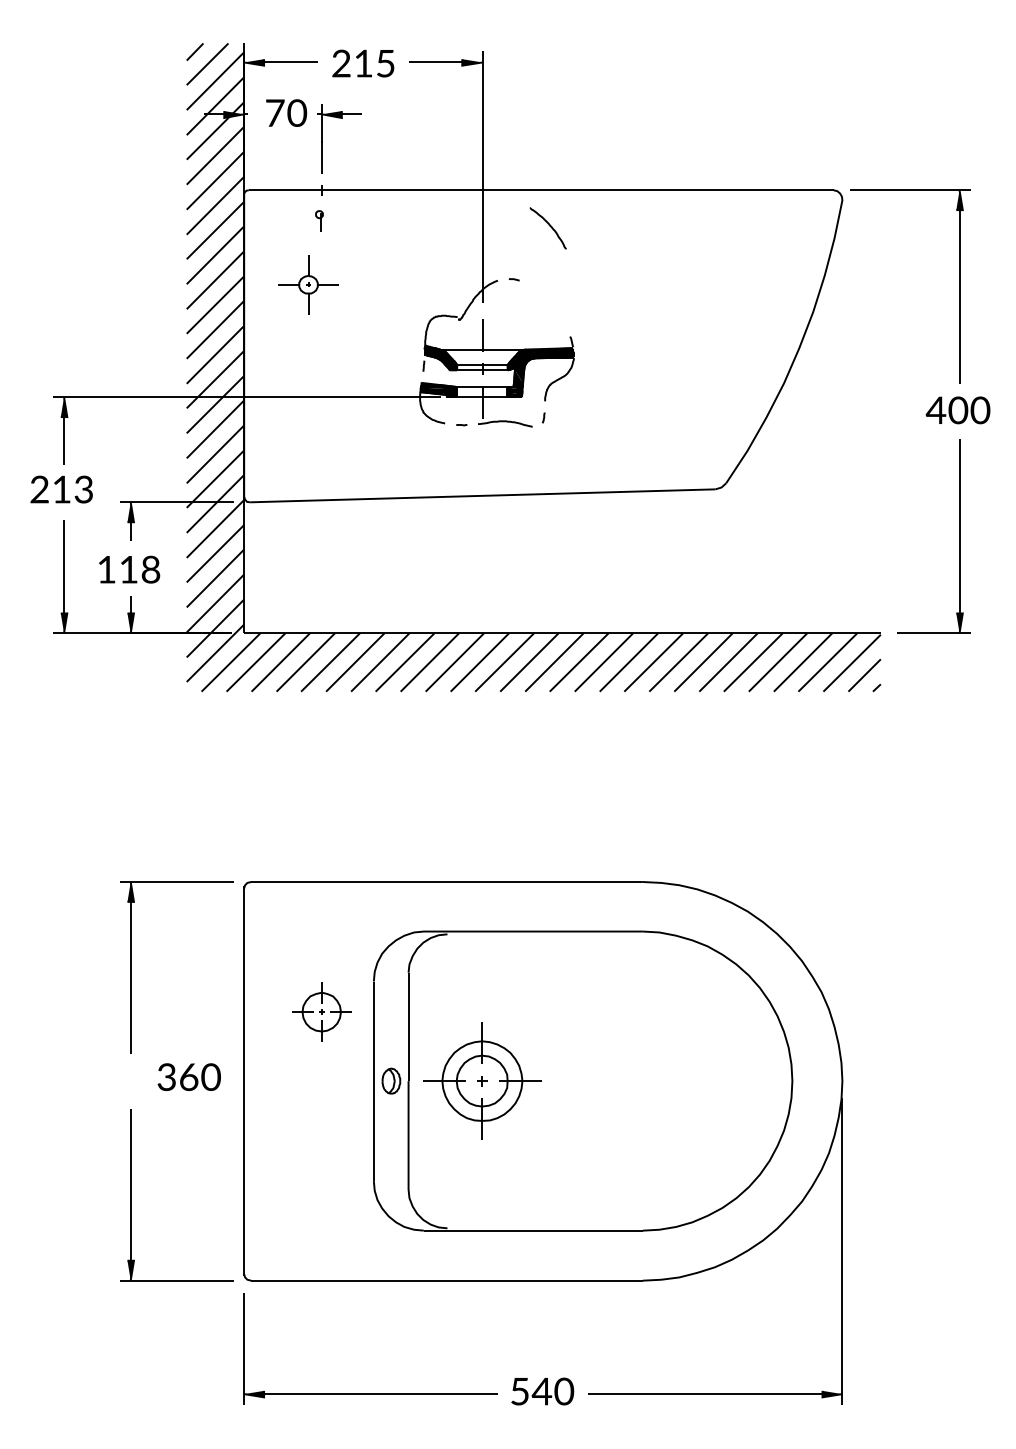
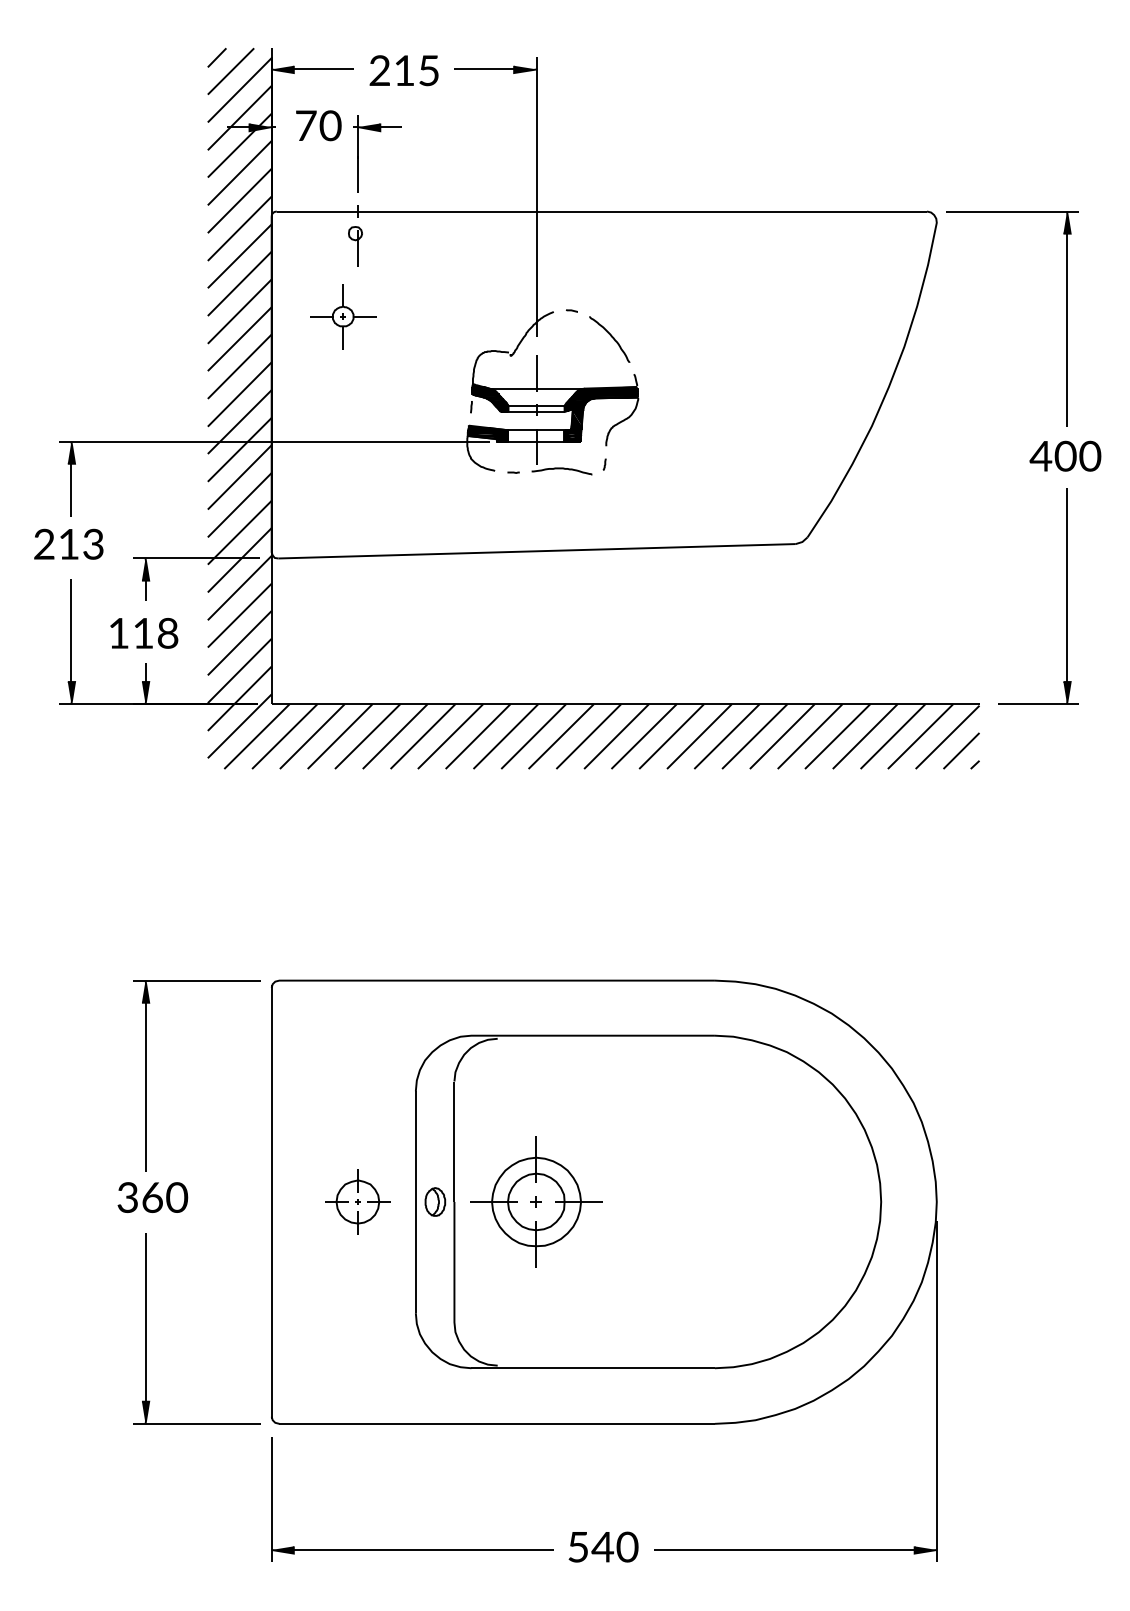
part: (319, 221) -> (355, 246), size x1.67
curve: (549, 226) -> (611, 337), moved
part: (321, 1011) -> (357, 1201), moved
text: (188, 1076) -> (151, 1196), moved

